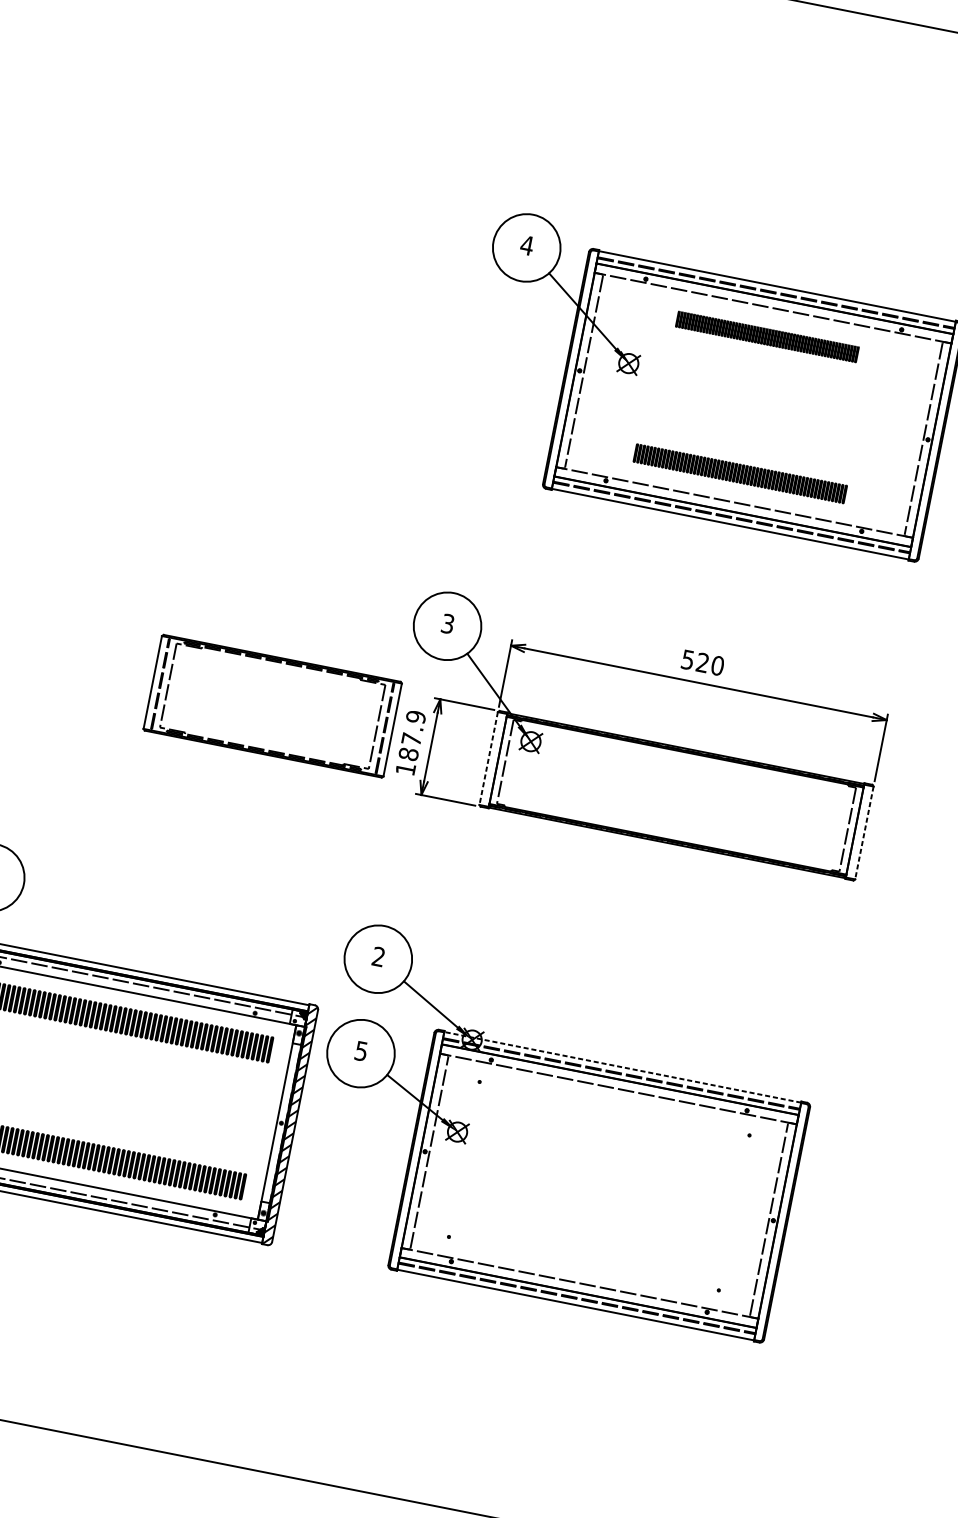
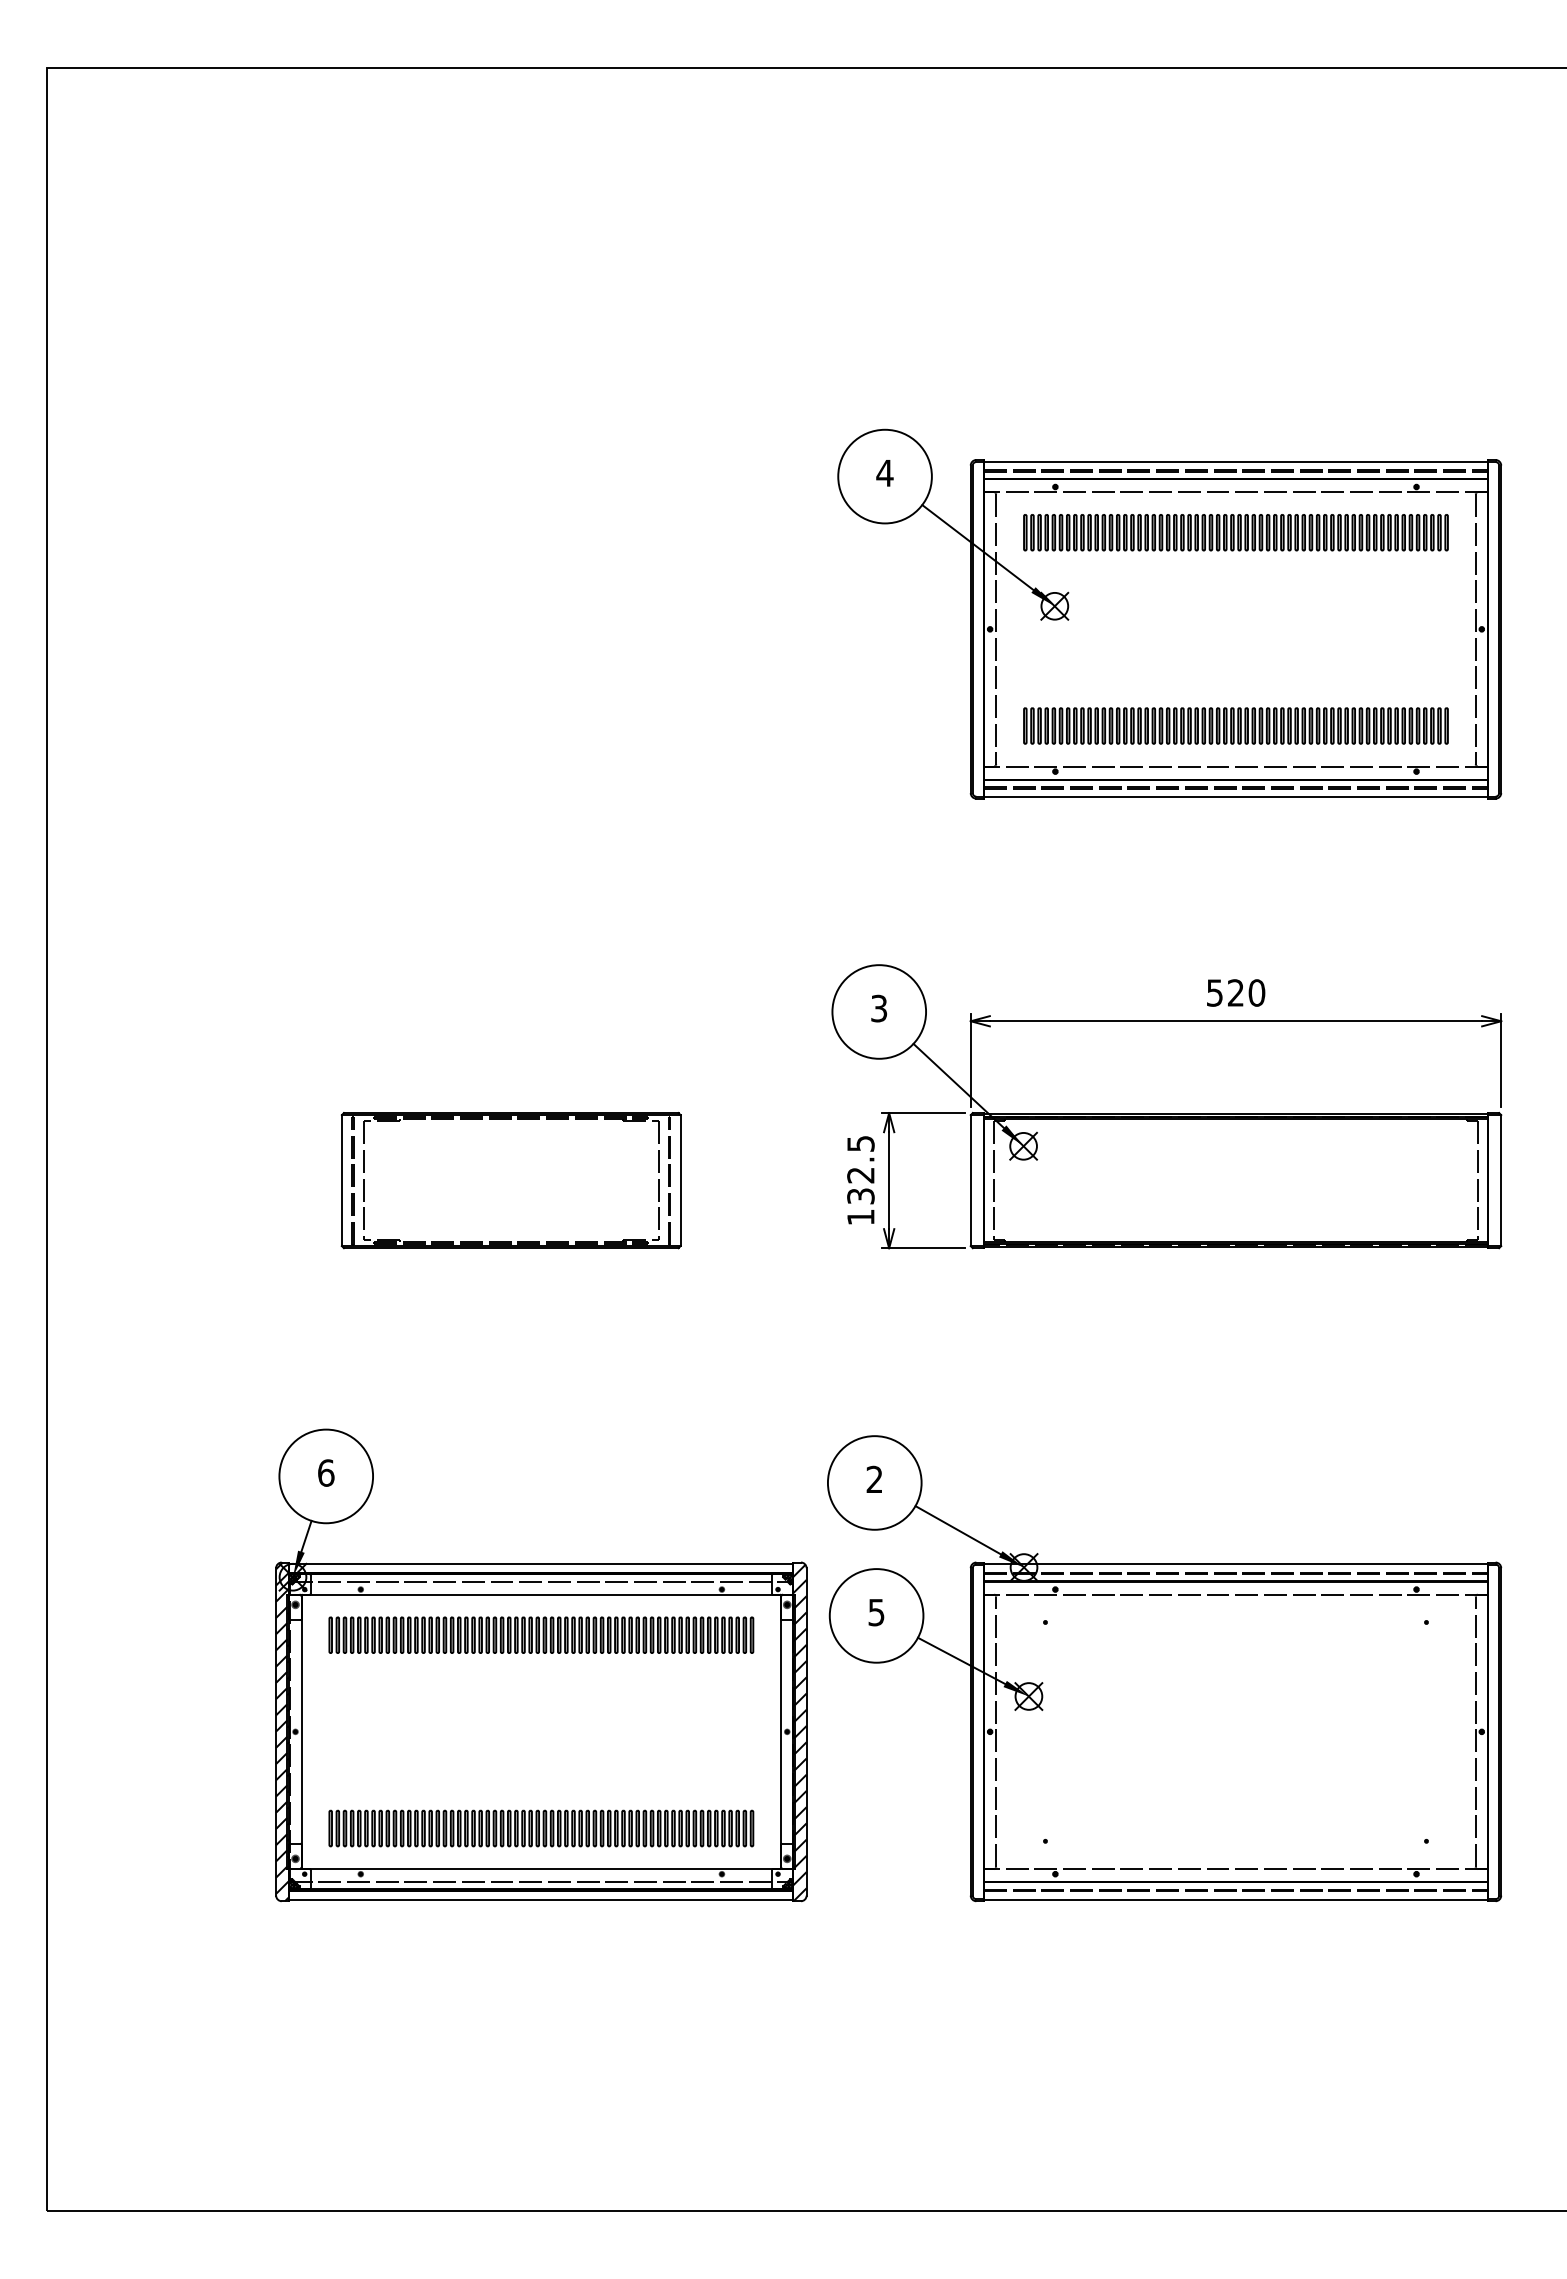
part: (767, 336) -> (1235, 532), size x1.67
part: (740, 473) -> (1235, 725), size x1.43
part: (272, 706) -> (510, 1180), moved
text: (412, 735) -> (860, 1169), 187.9 -> 132.5
line: (488, 758) -> (970, 1180), dashed -> solid
line: (864, 832) -> (1501, 1180), dashed -> solid
line: (622, 1067) -> (1235, 1564), dashed -> solid

